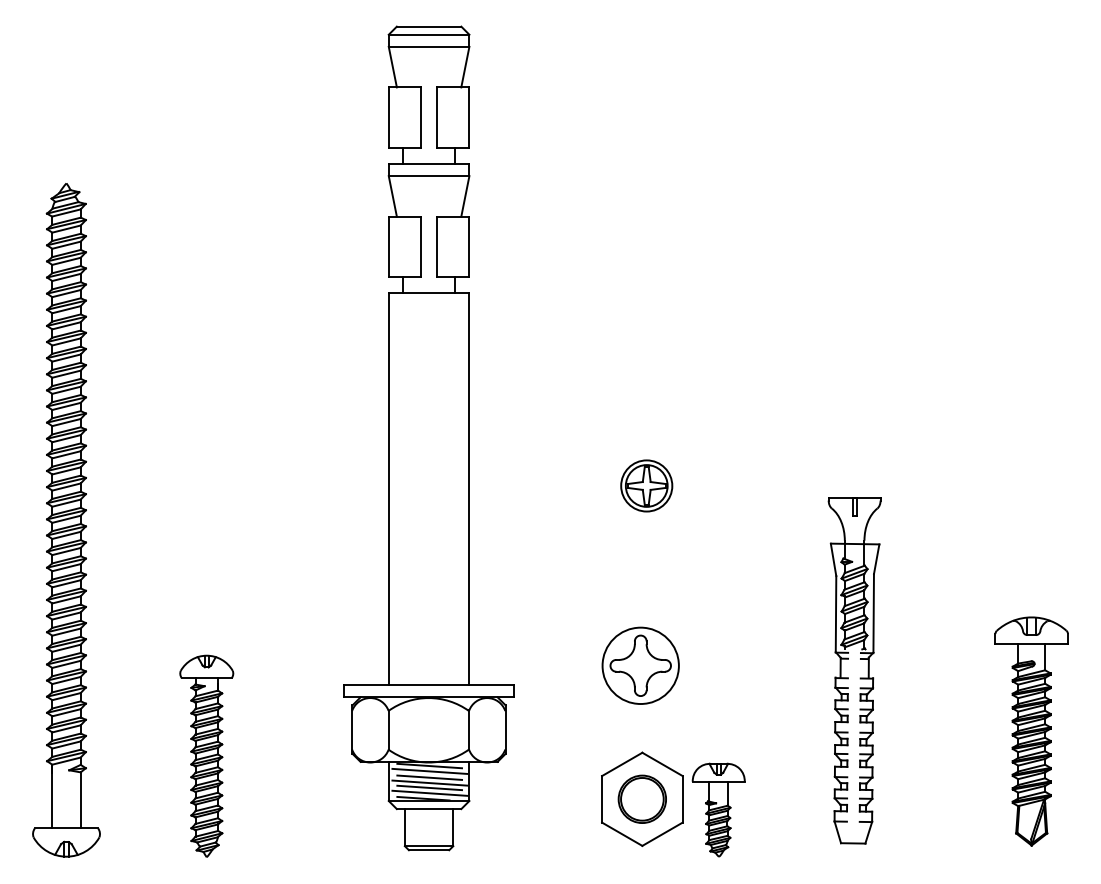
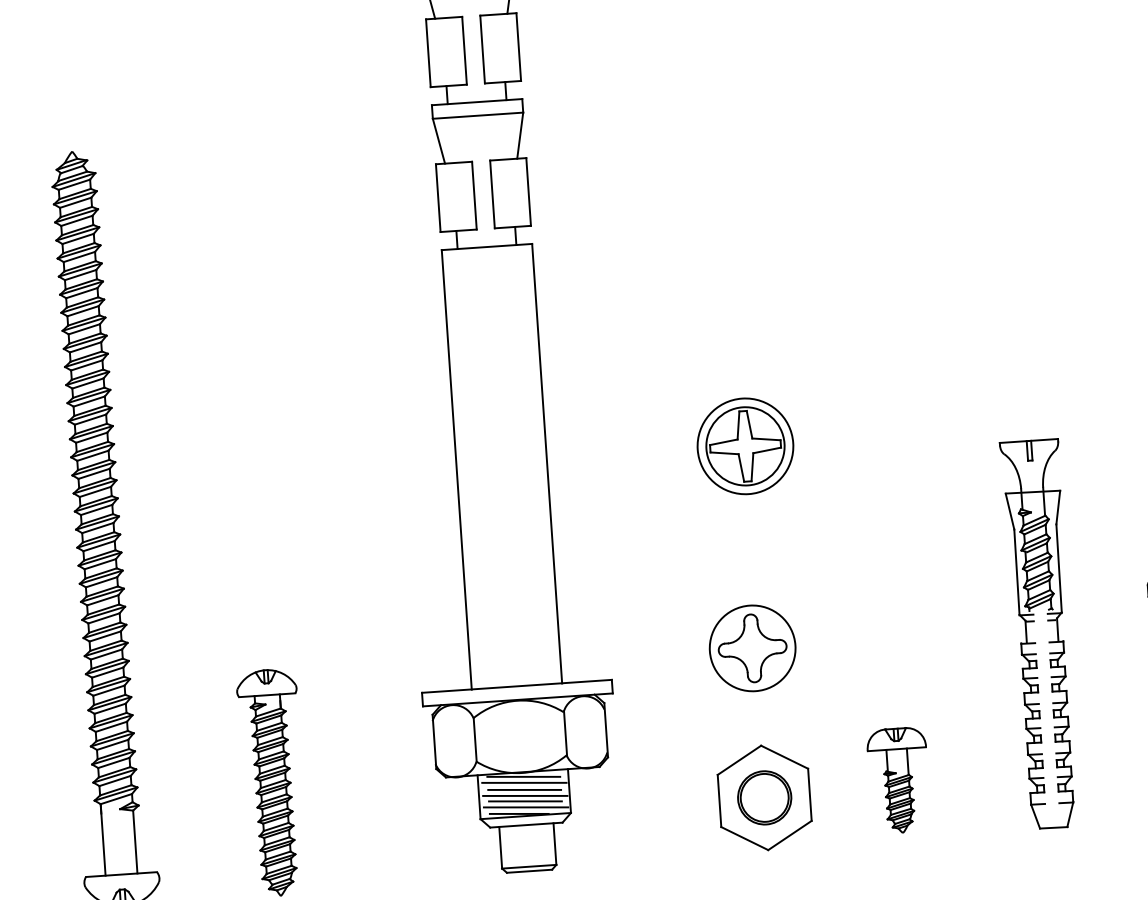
part: (646, 485) -> (745, 445), size x1.67
part: (854, 670) -> (1041, 633), moved
part: (718, 809) -> (898, 779), moved

